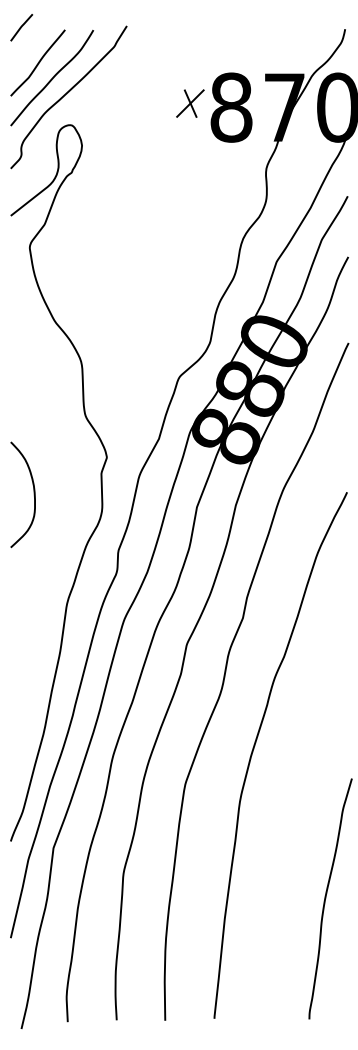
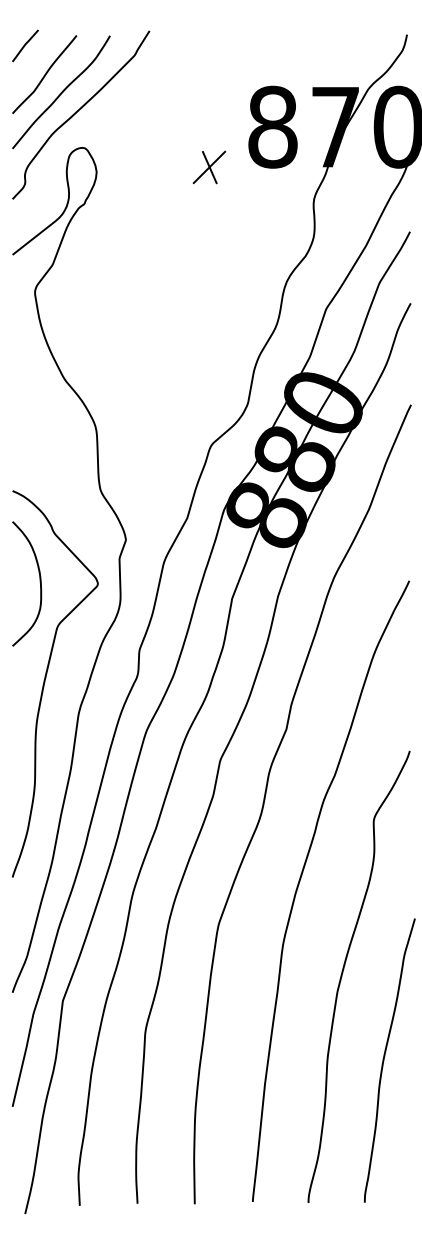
curve: (21, 27) -> (25, 45), moved
part: (190, 103) -> (209, 167), moved
curve: (38, 578) -> (45, 682), added
curve: (291, 825) -> (343, 973), added

